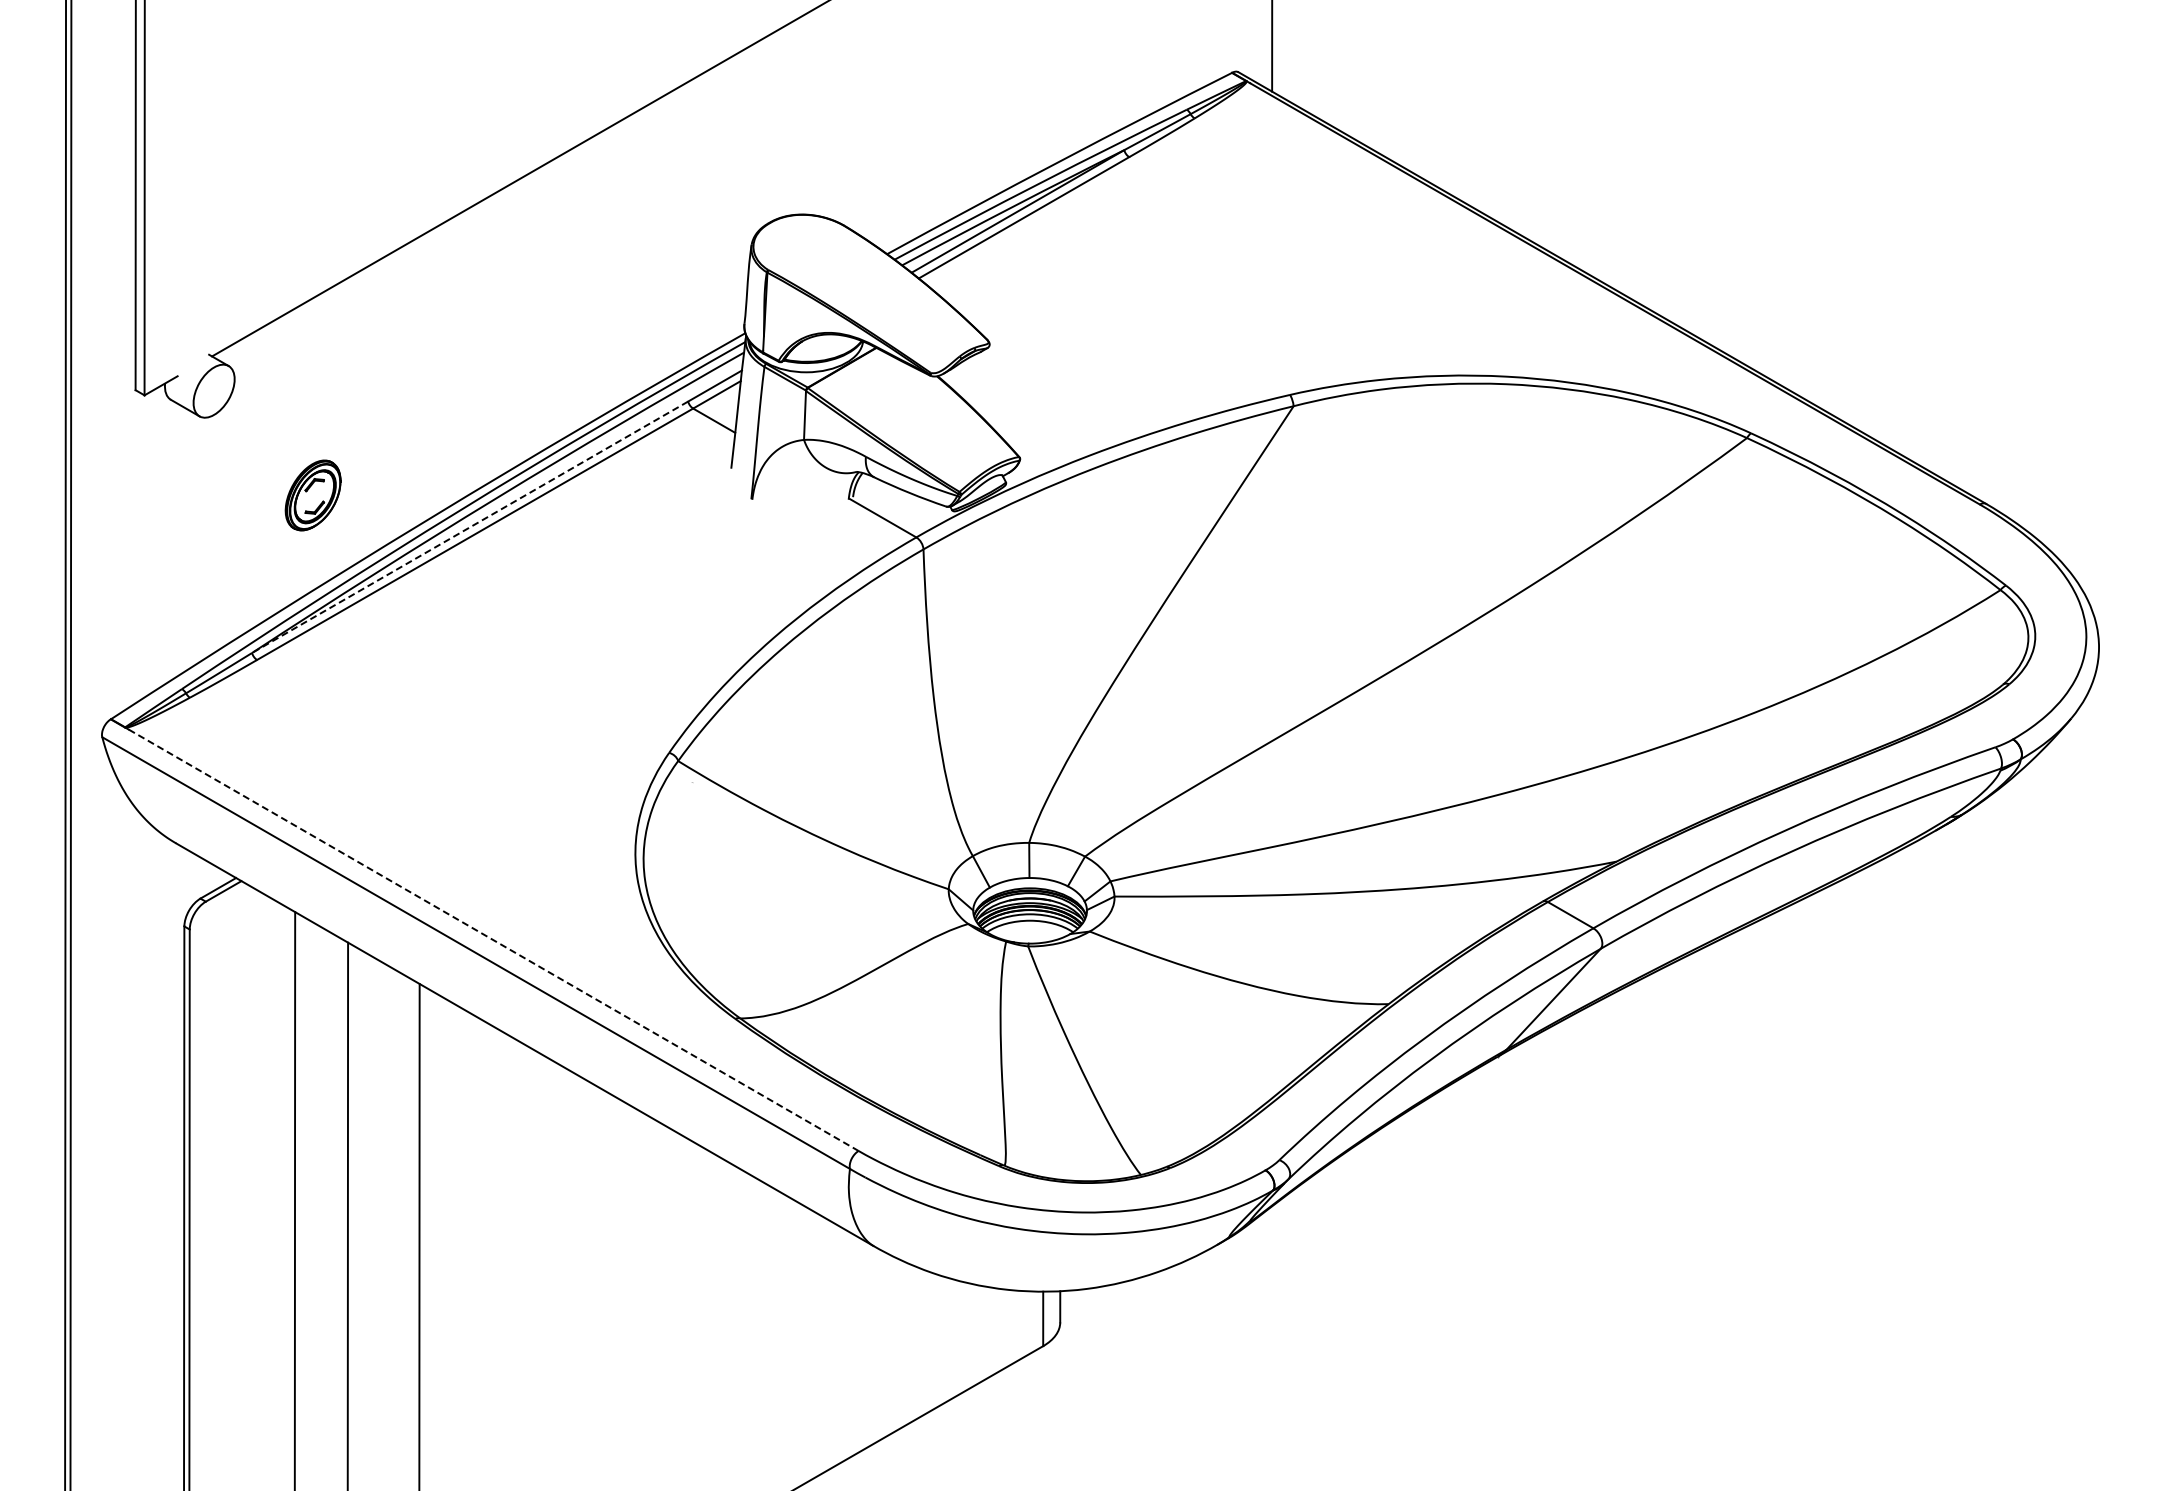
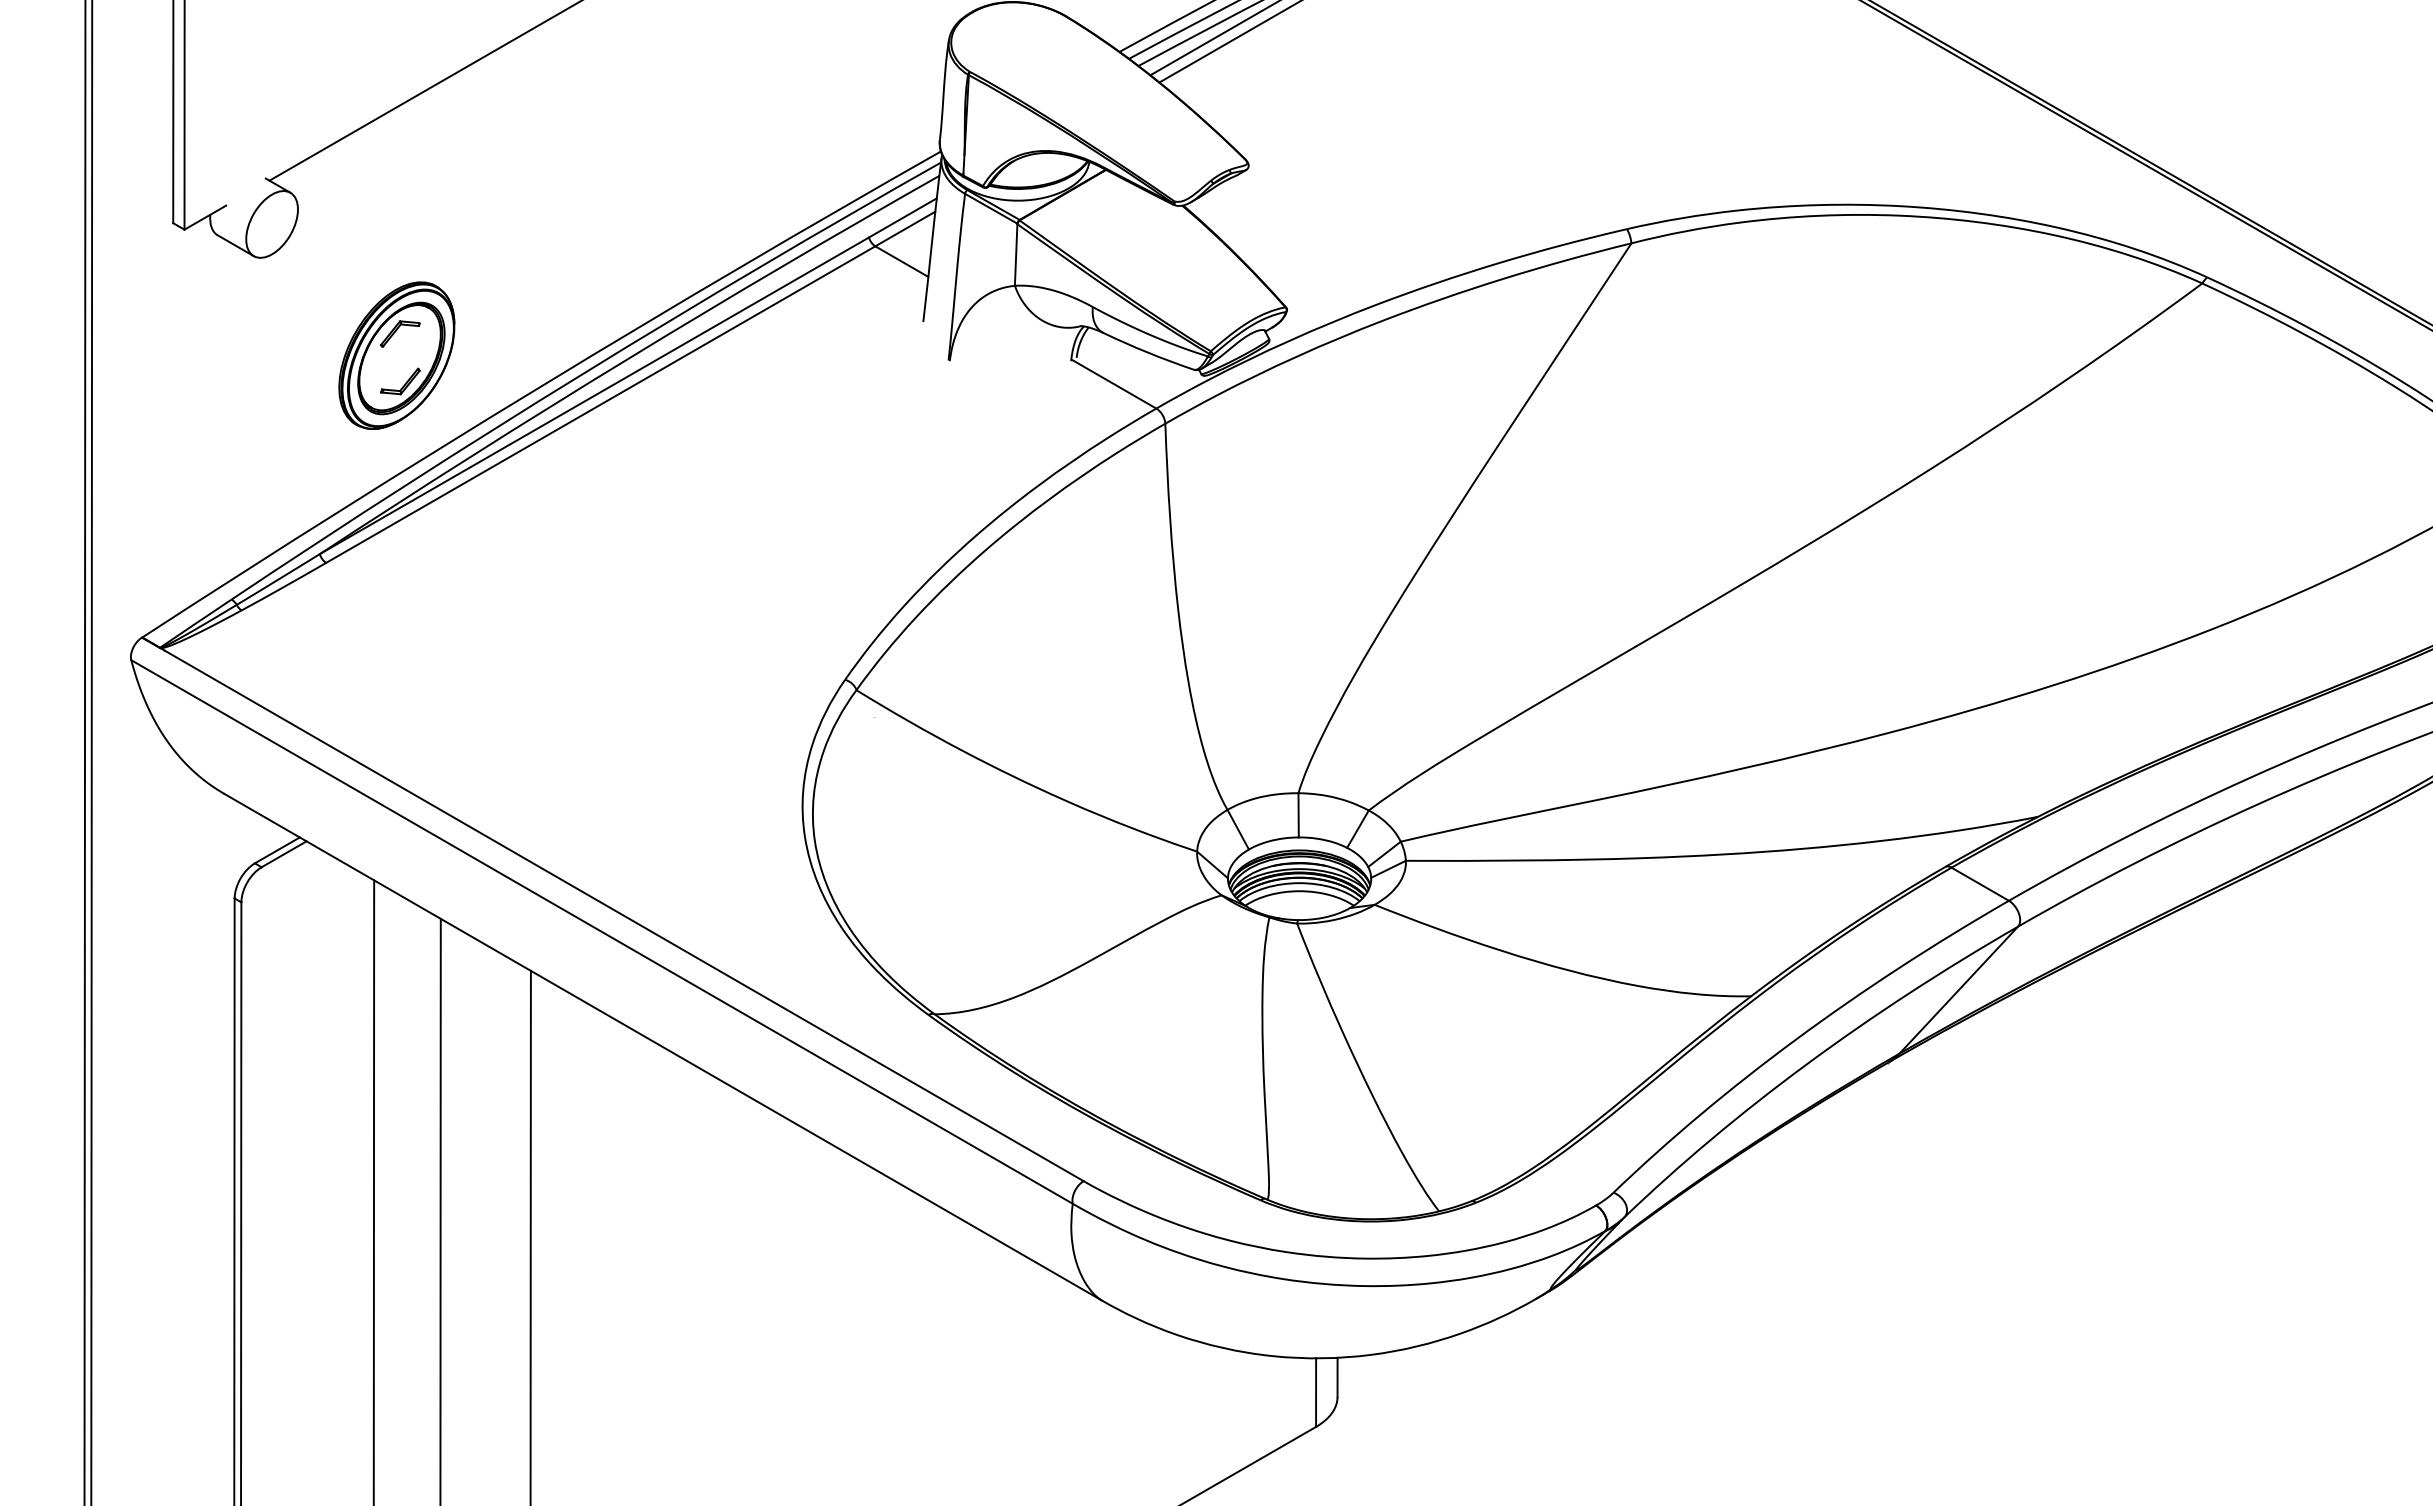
part: (312, 495) -> (395, 355), size x1.67
line: (470, 527) -> (594, 396), dashed -> solid
line: (494, 940) -> (625, 916), dashed -> solid

